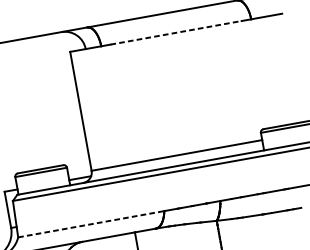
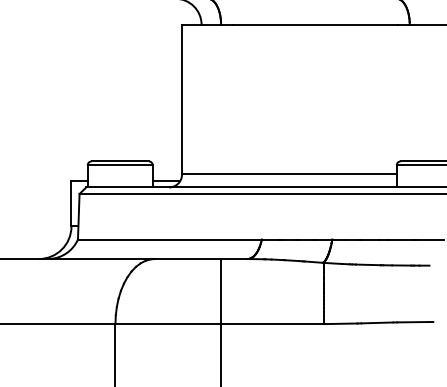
line: (176, 32) -> (315, 24), dashed -> solid
line: (90, 224) -> (169, 239), dashed -> solid

